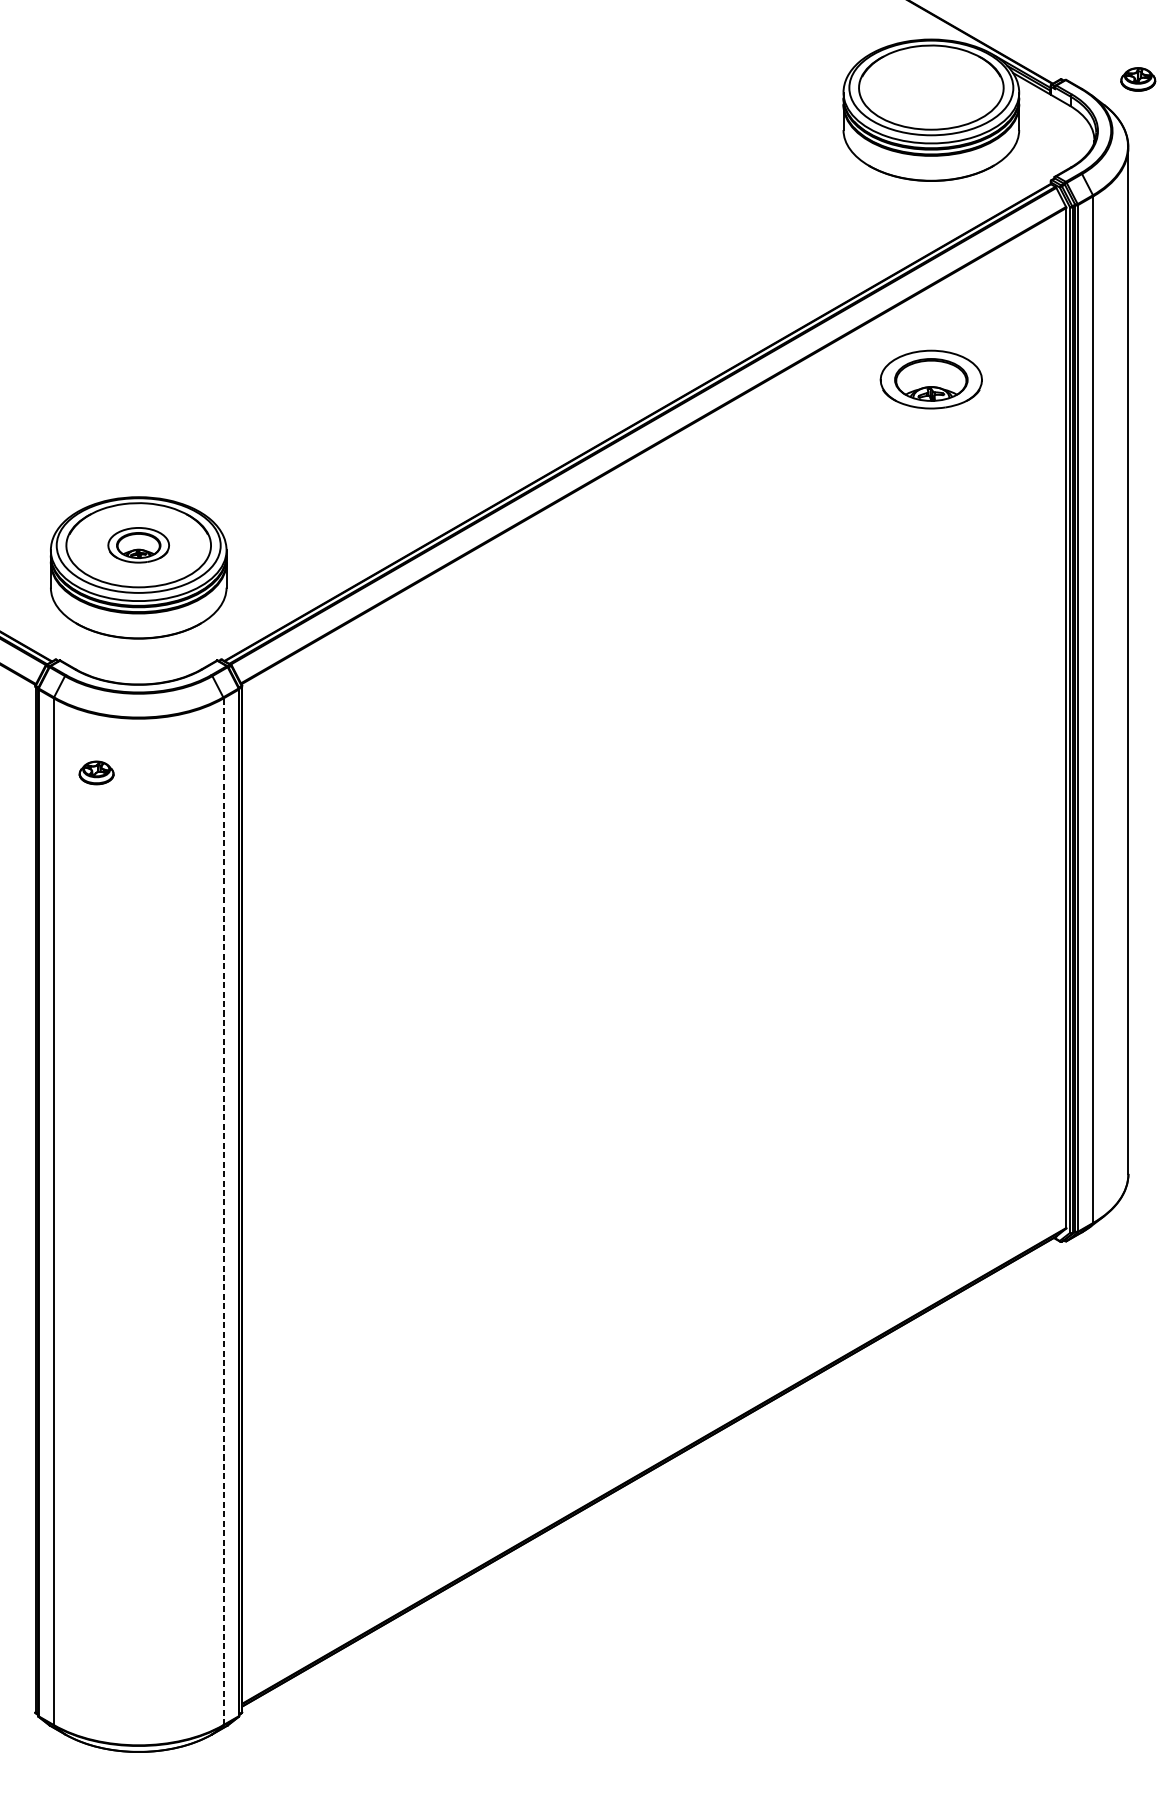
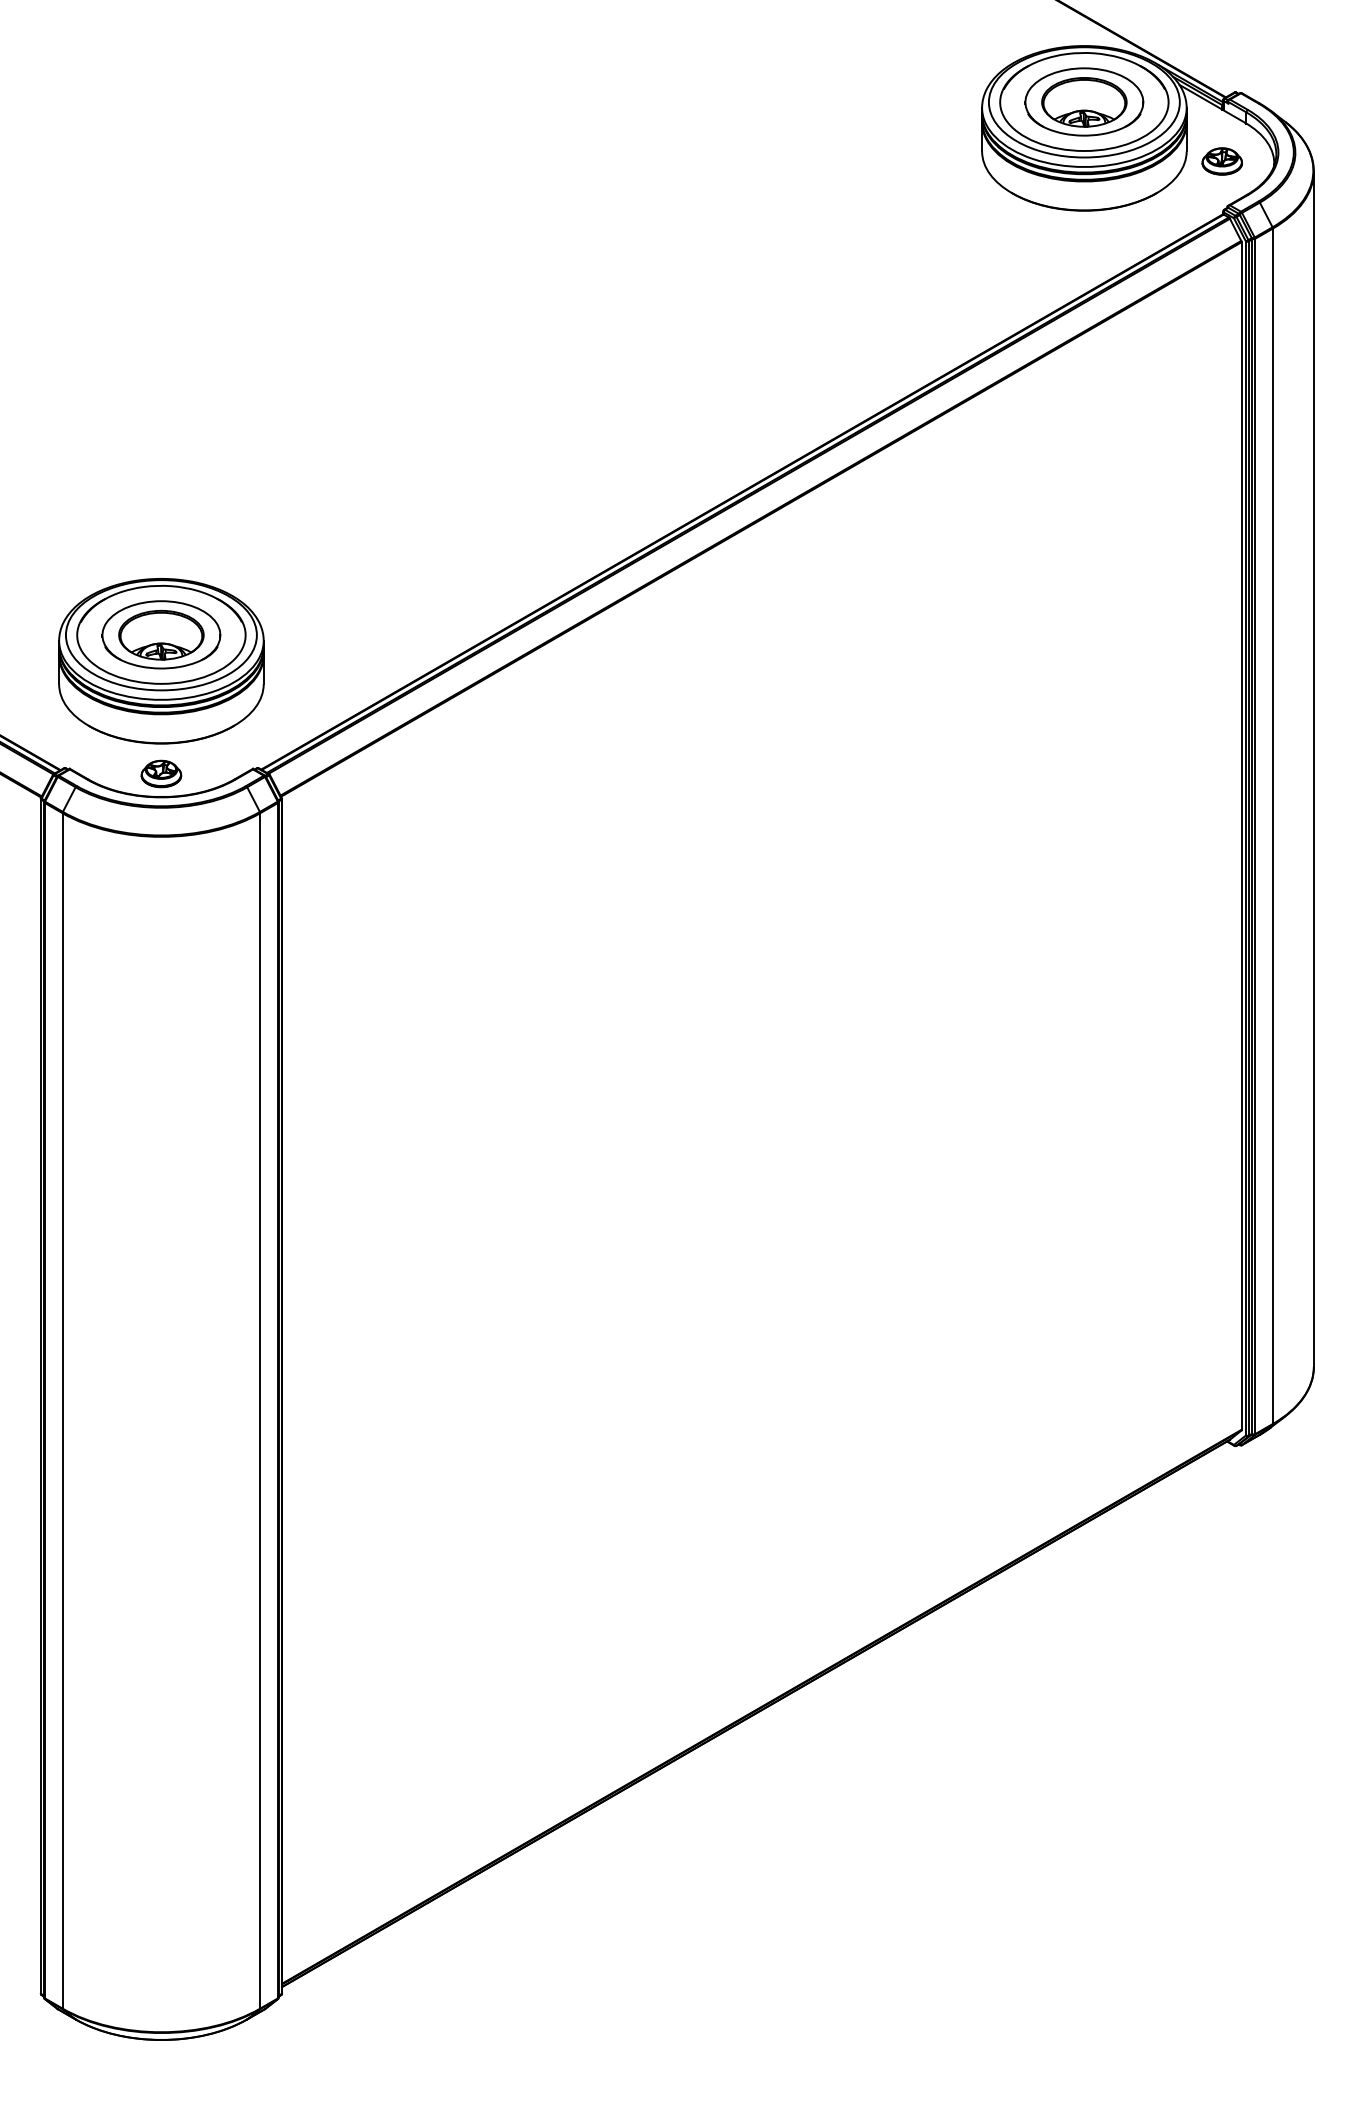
part: (1137, 79) -> (1221, 161), moved
part: (931, 379) -> (1084, 101), moved
part: (138, 544) -> (161, 634), size x1.67
part: (96, 772) -> (161, 773), moved
line: (223, 1211) -> (260, 1410), dashed -> solid

